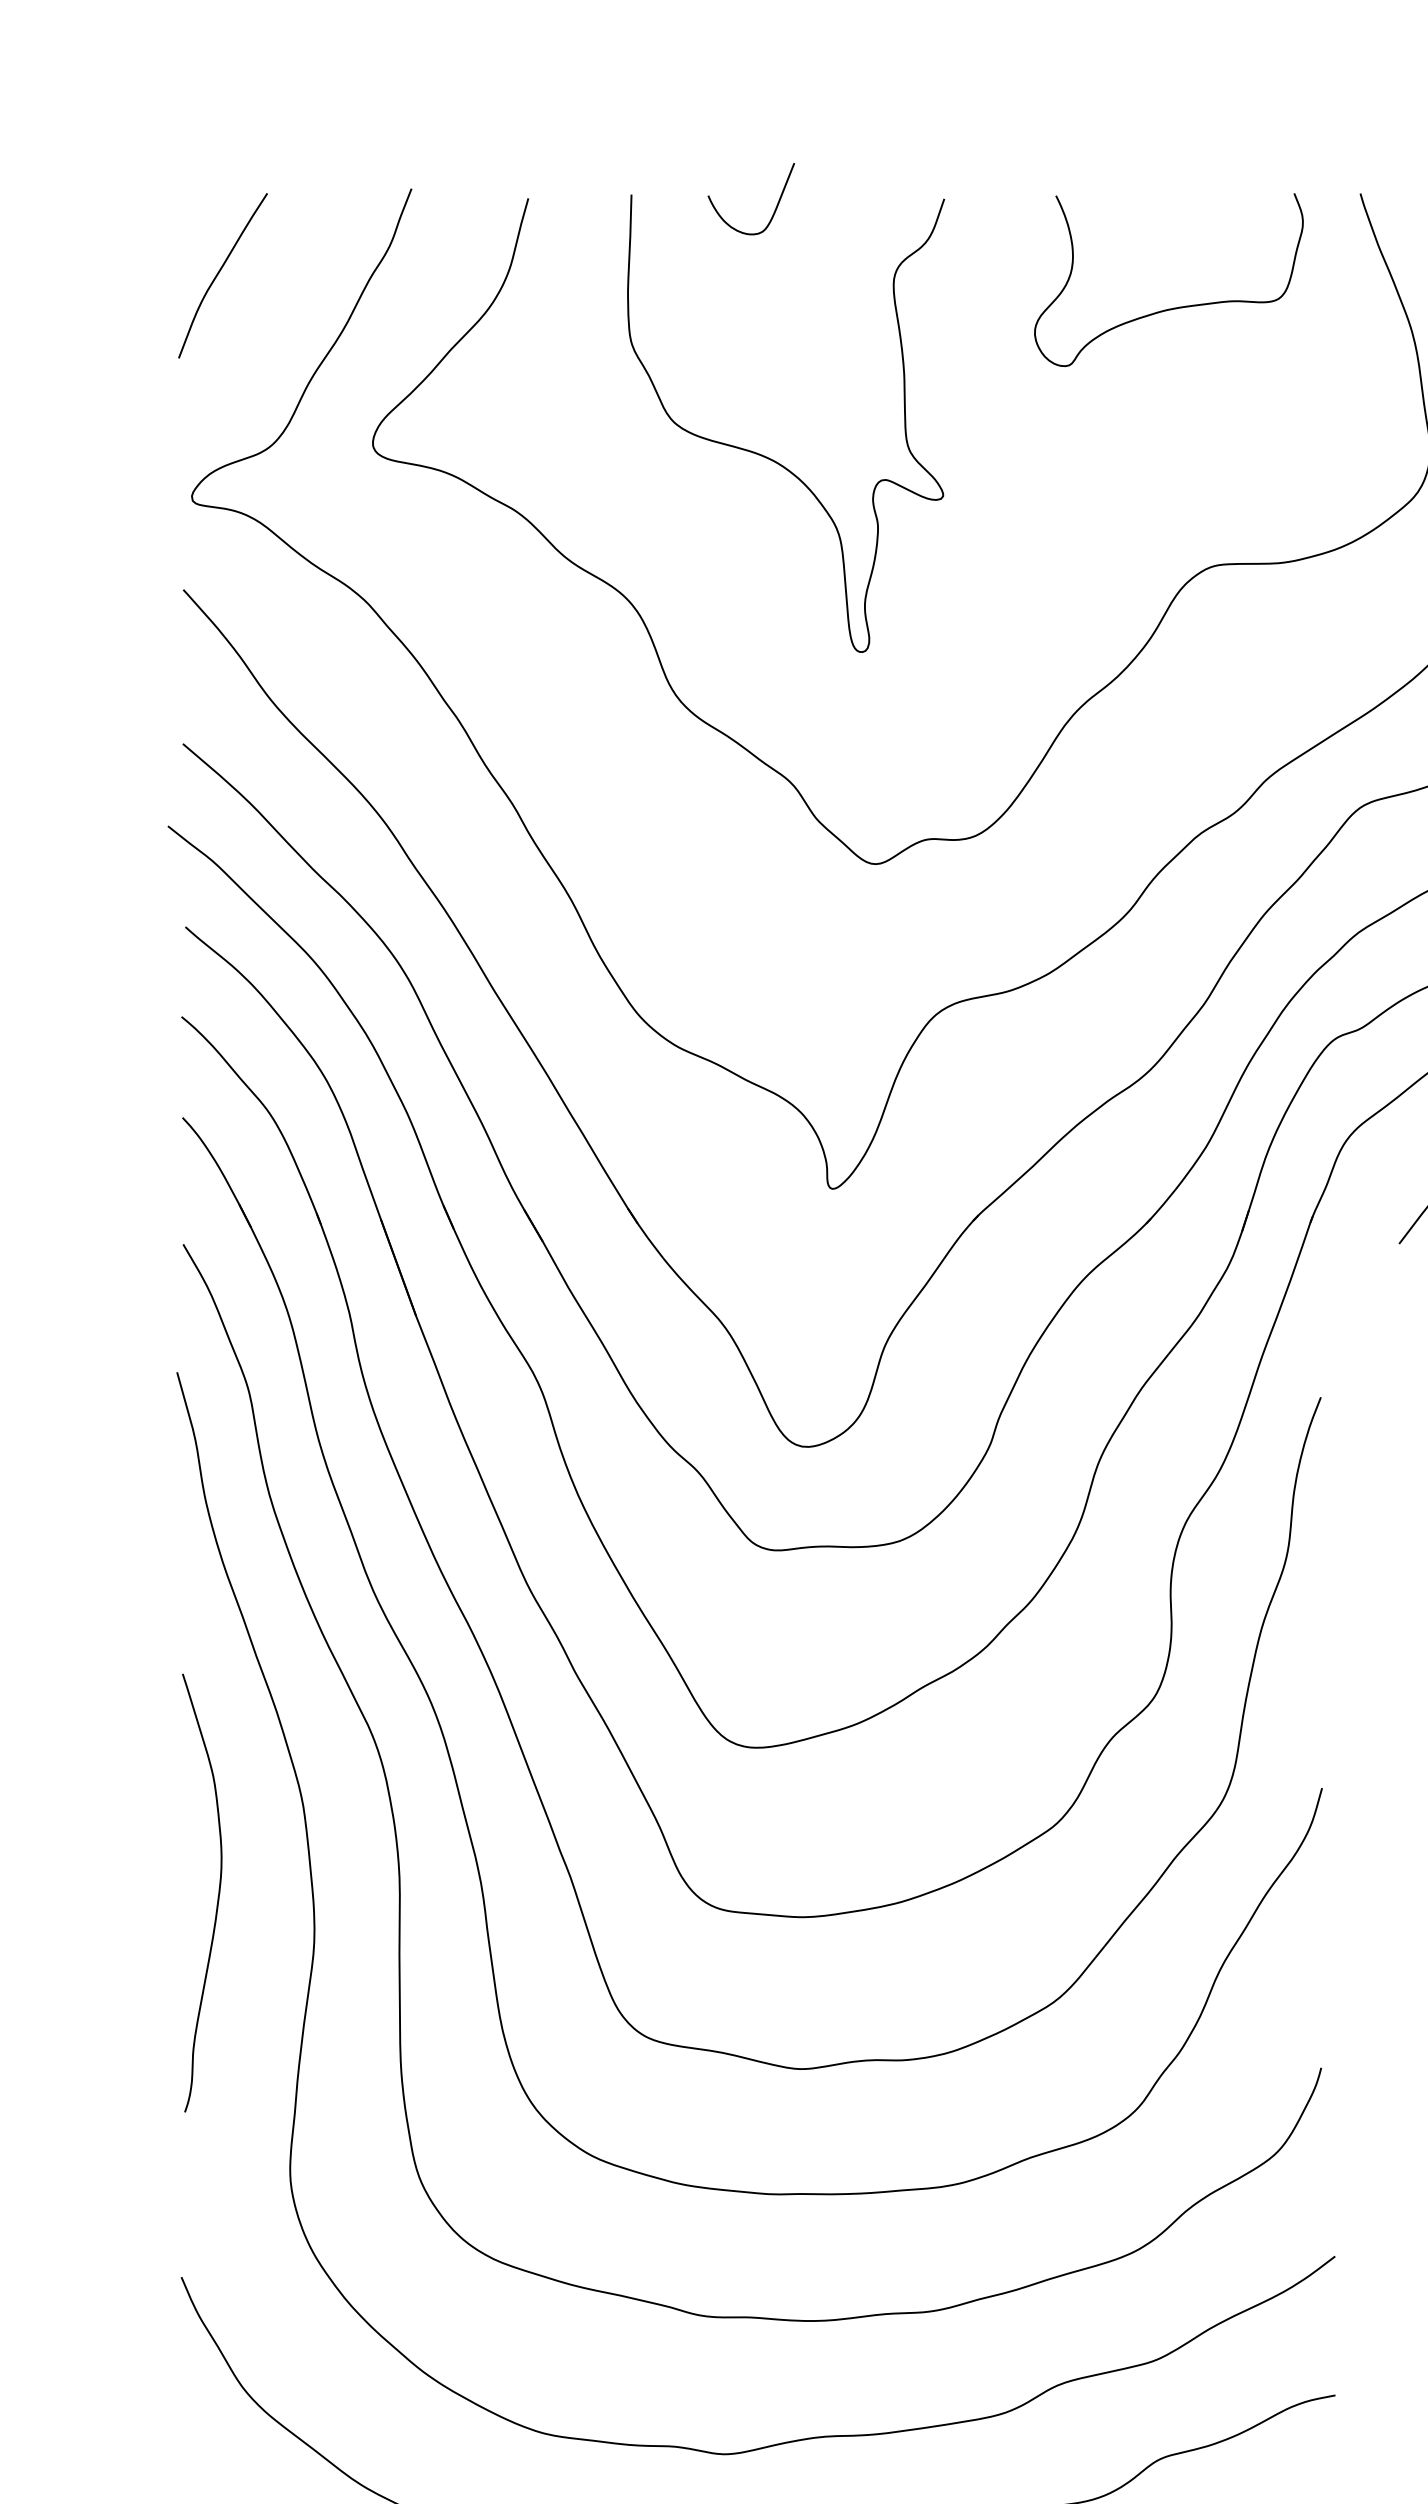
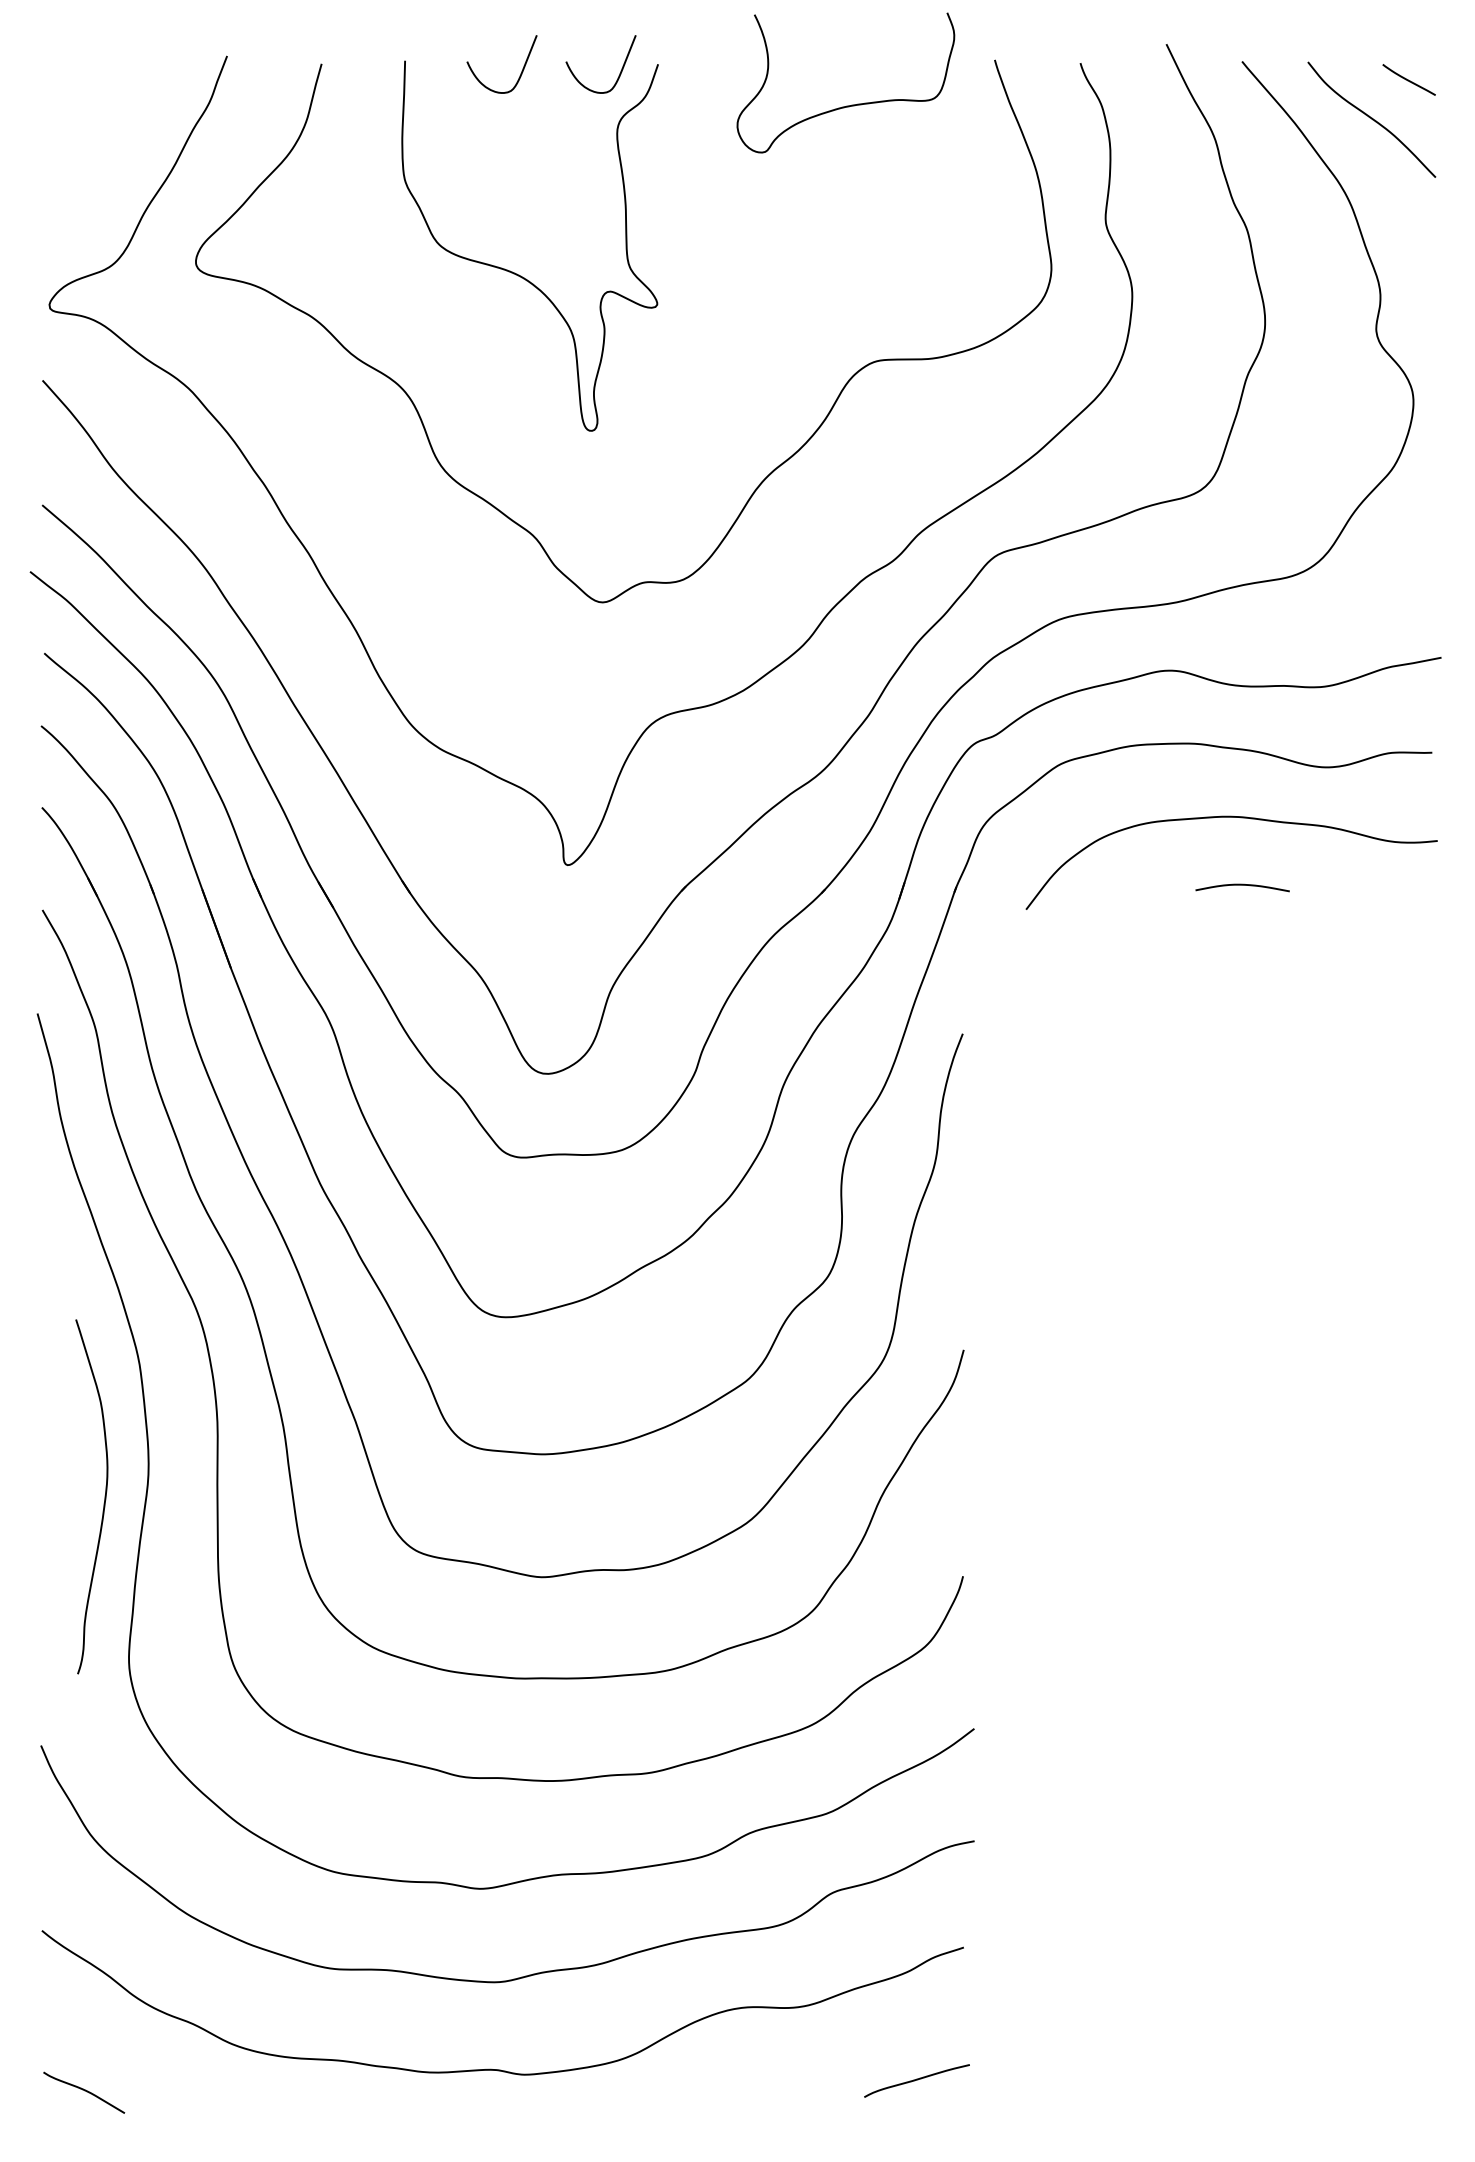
curve: (897, 206) -> (620, 70), added
curve: (219, 274) -> (71, 125), removed
curve: (1175, 306) -> (851, 104), moved
curve: (217, 1892) -> (104, 1496), moved

